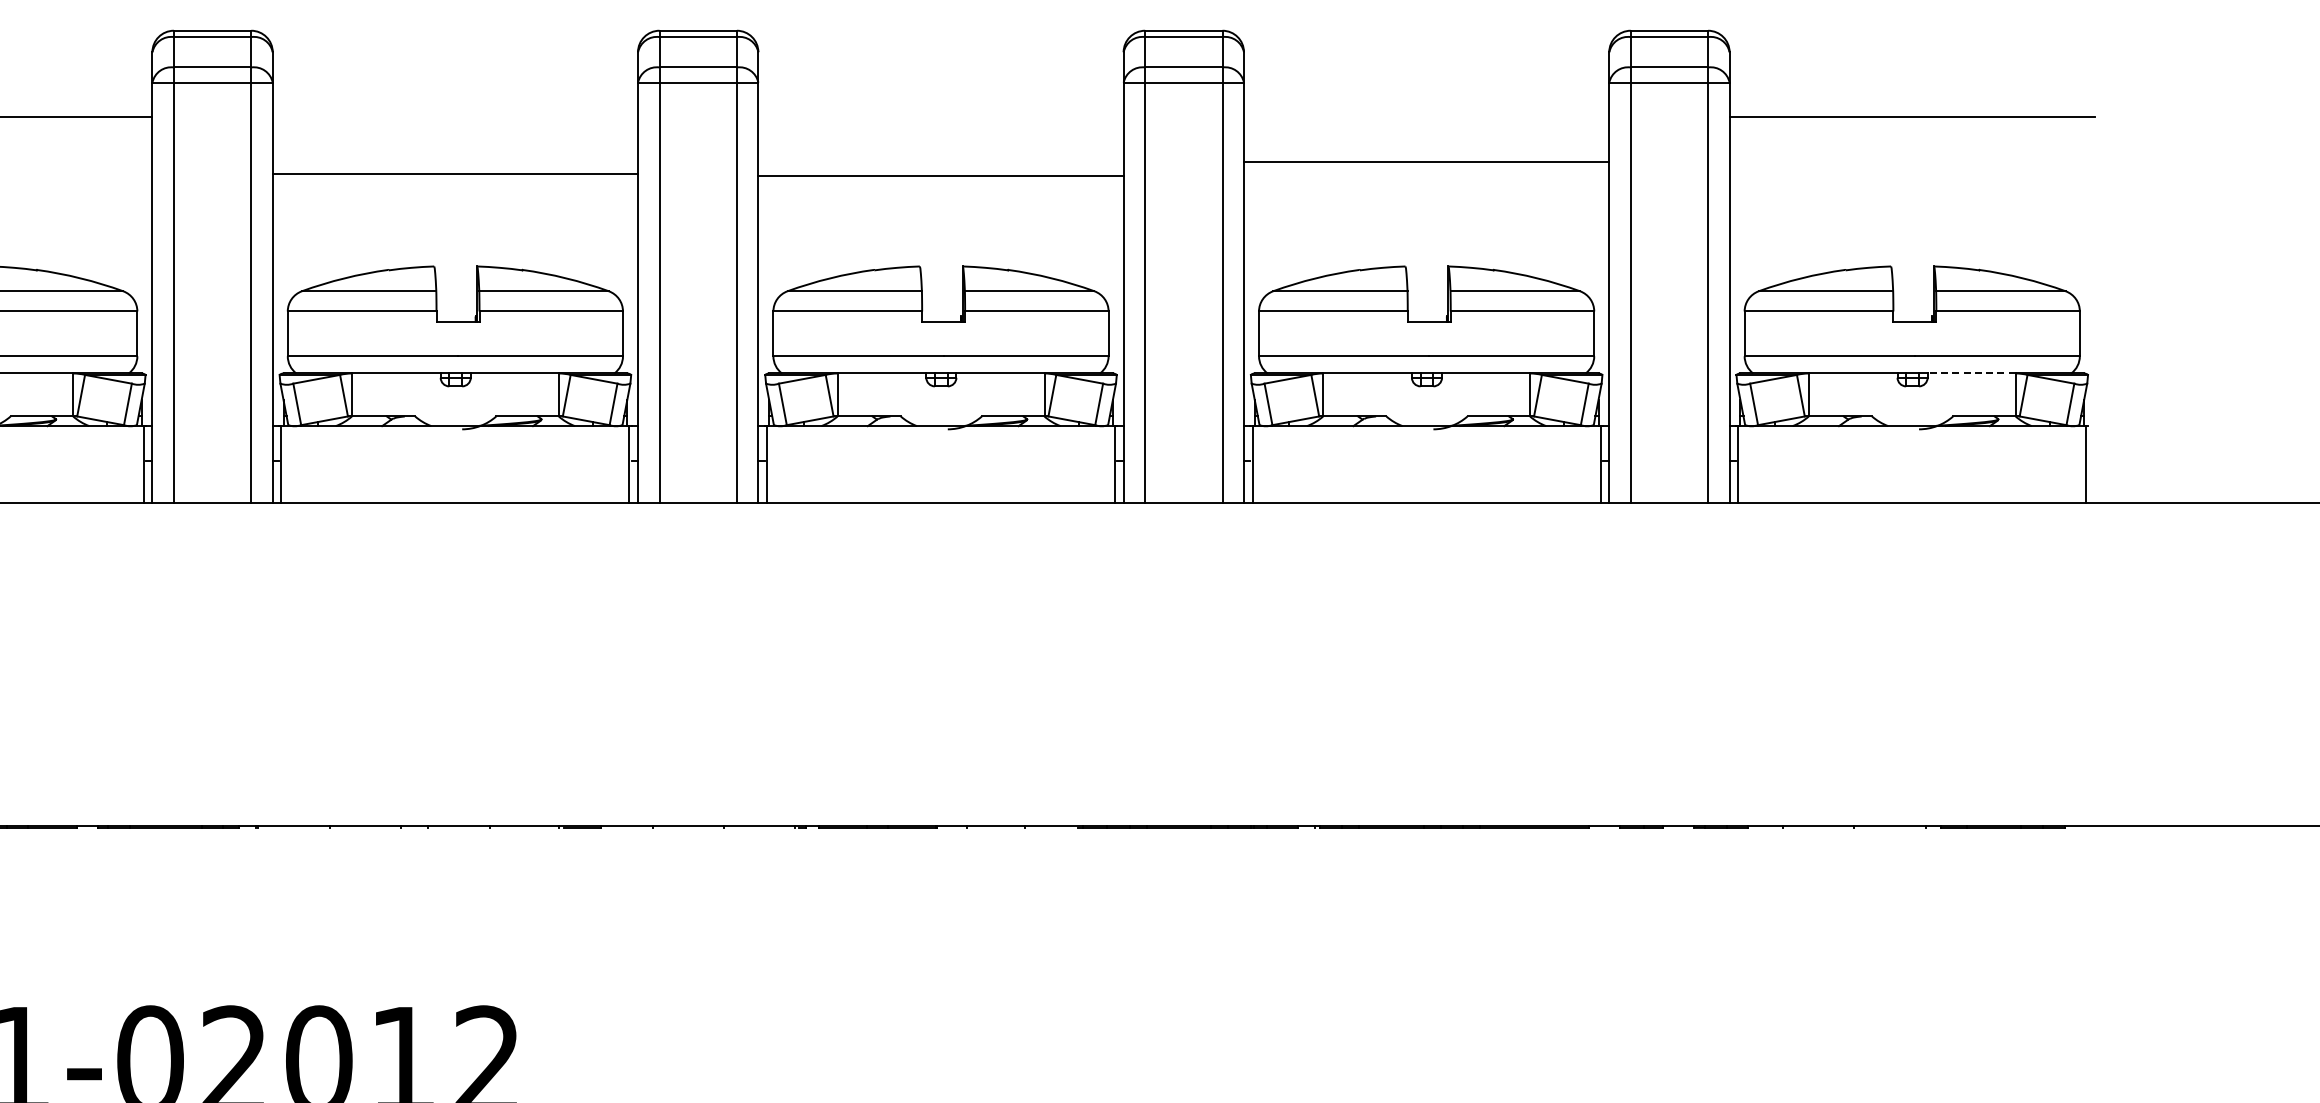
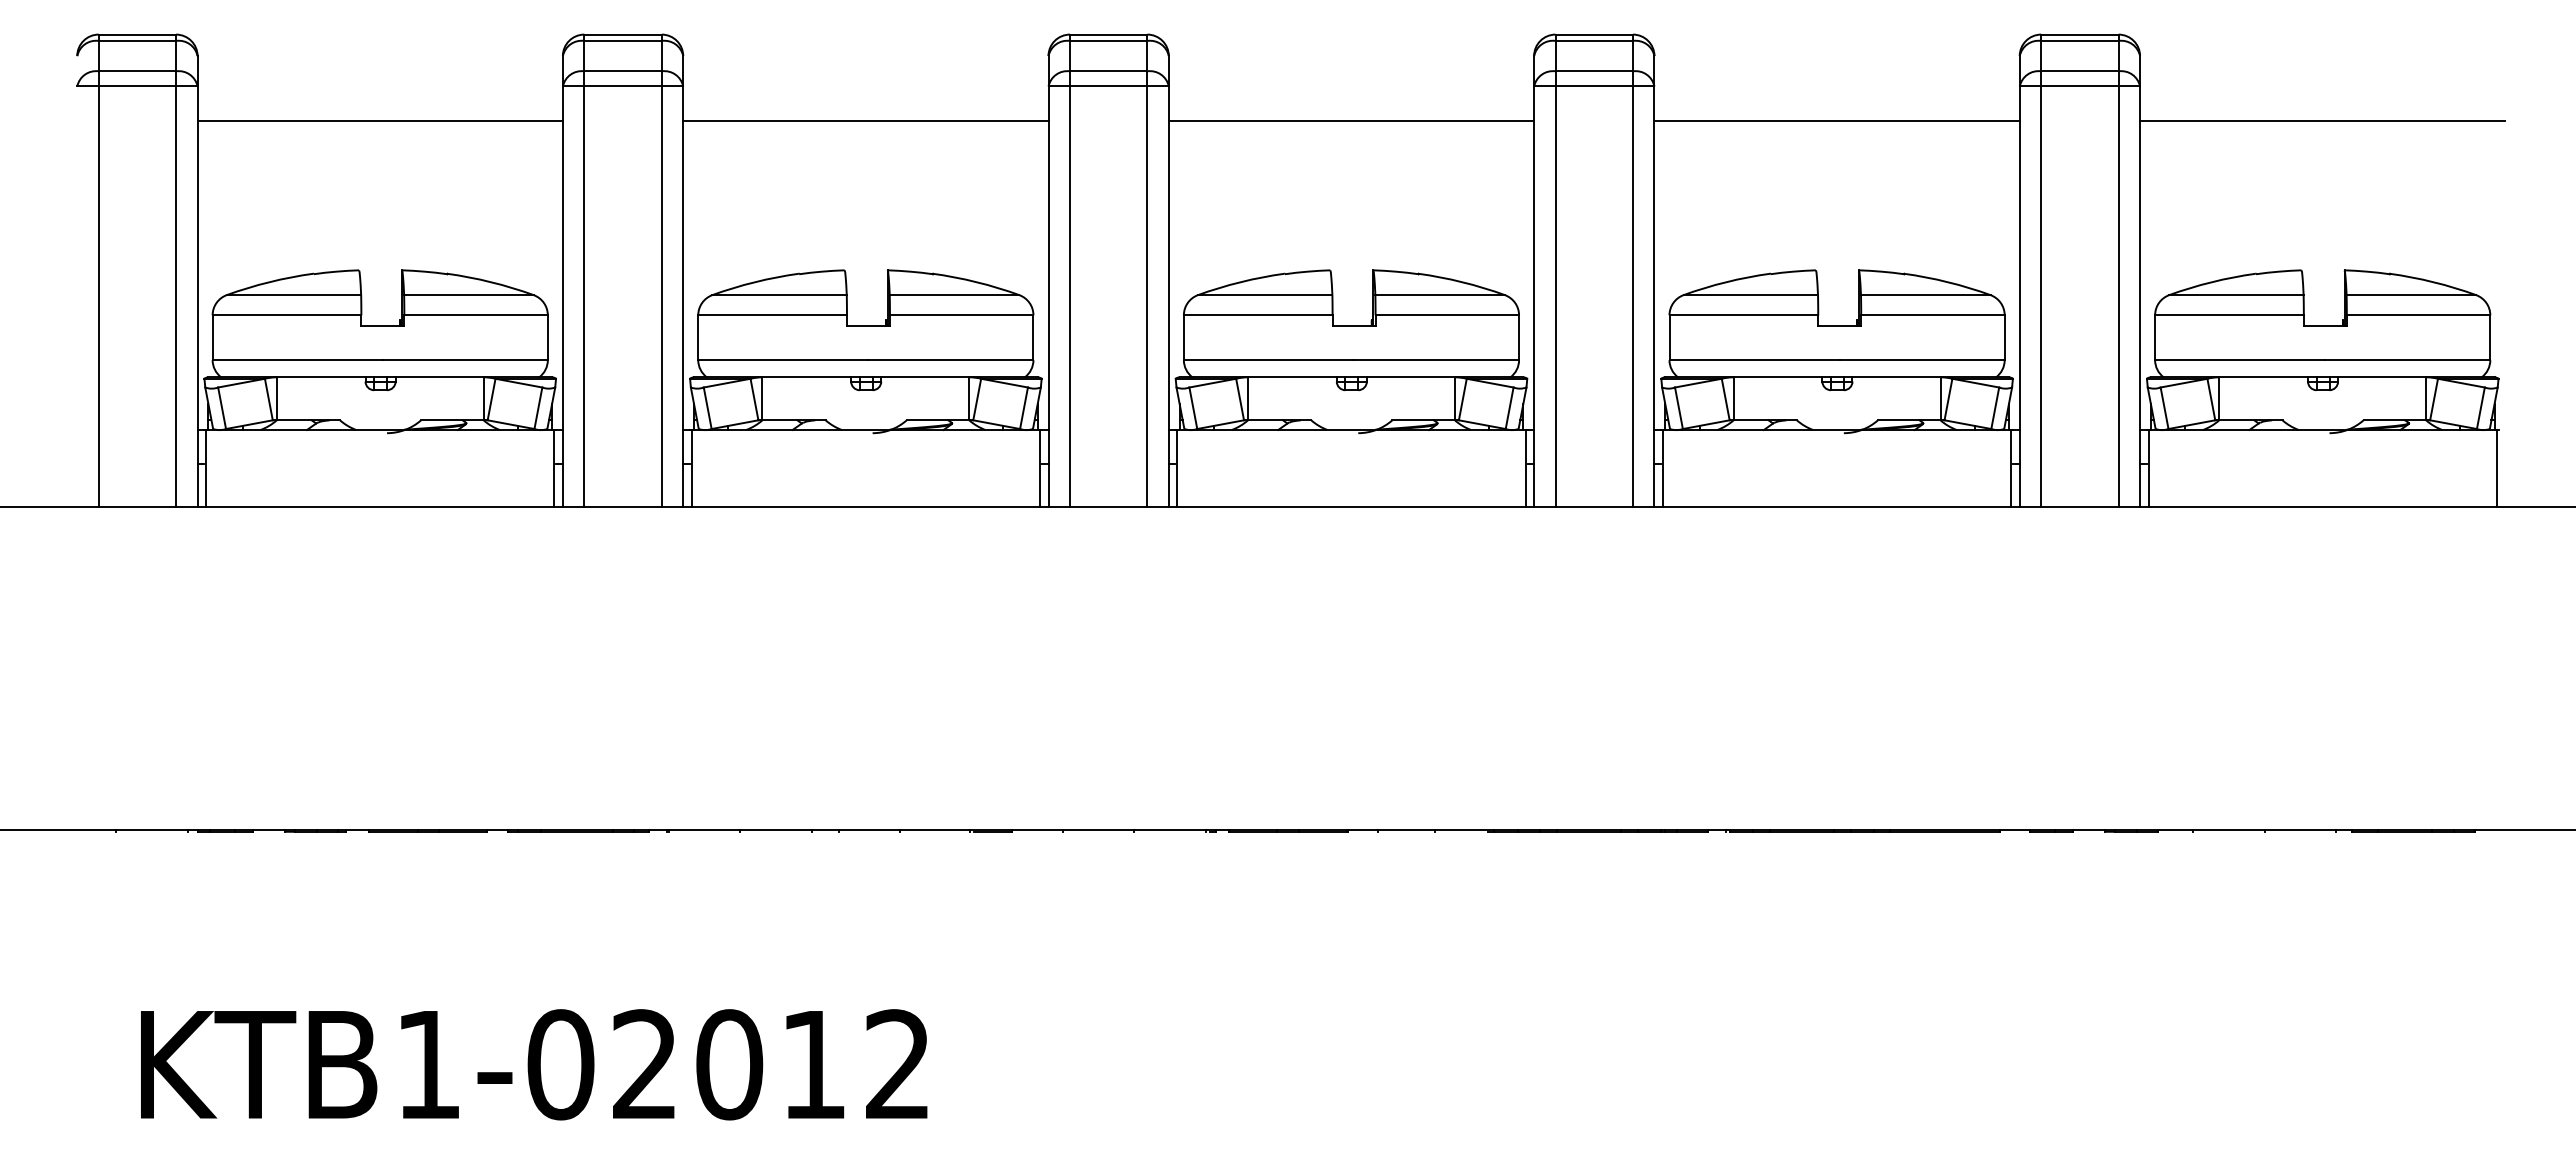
line: (1426, 161) -> (1836, 120), moved
line: (455, 173) -> (865, 120), moved
line: (941, 175) -> (1351, 120), moved
line: (1971, 373) -> (2381, 377), dashed -> solid

